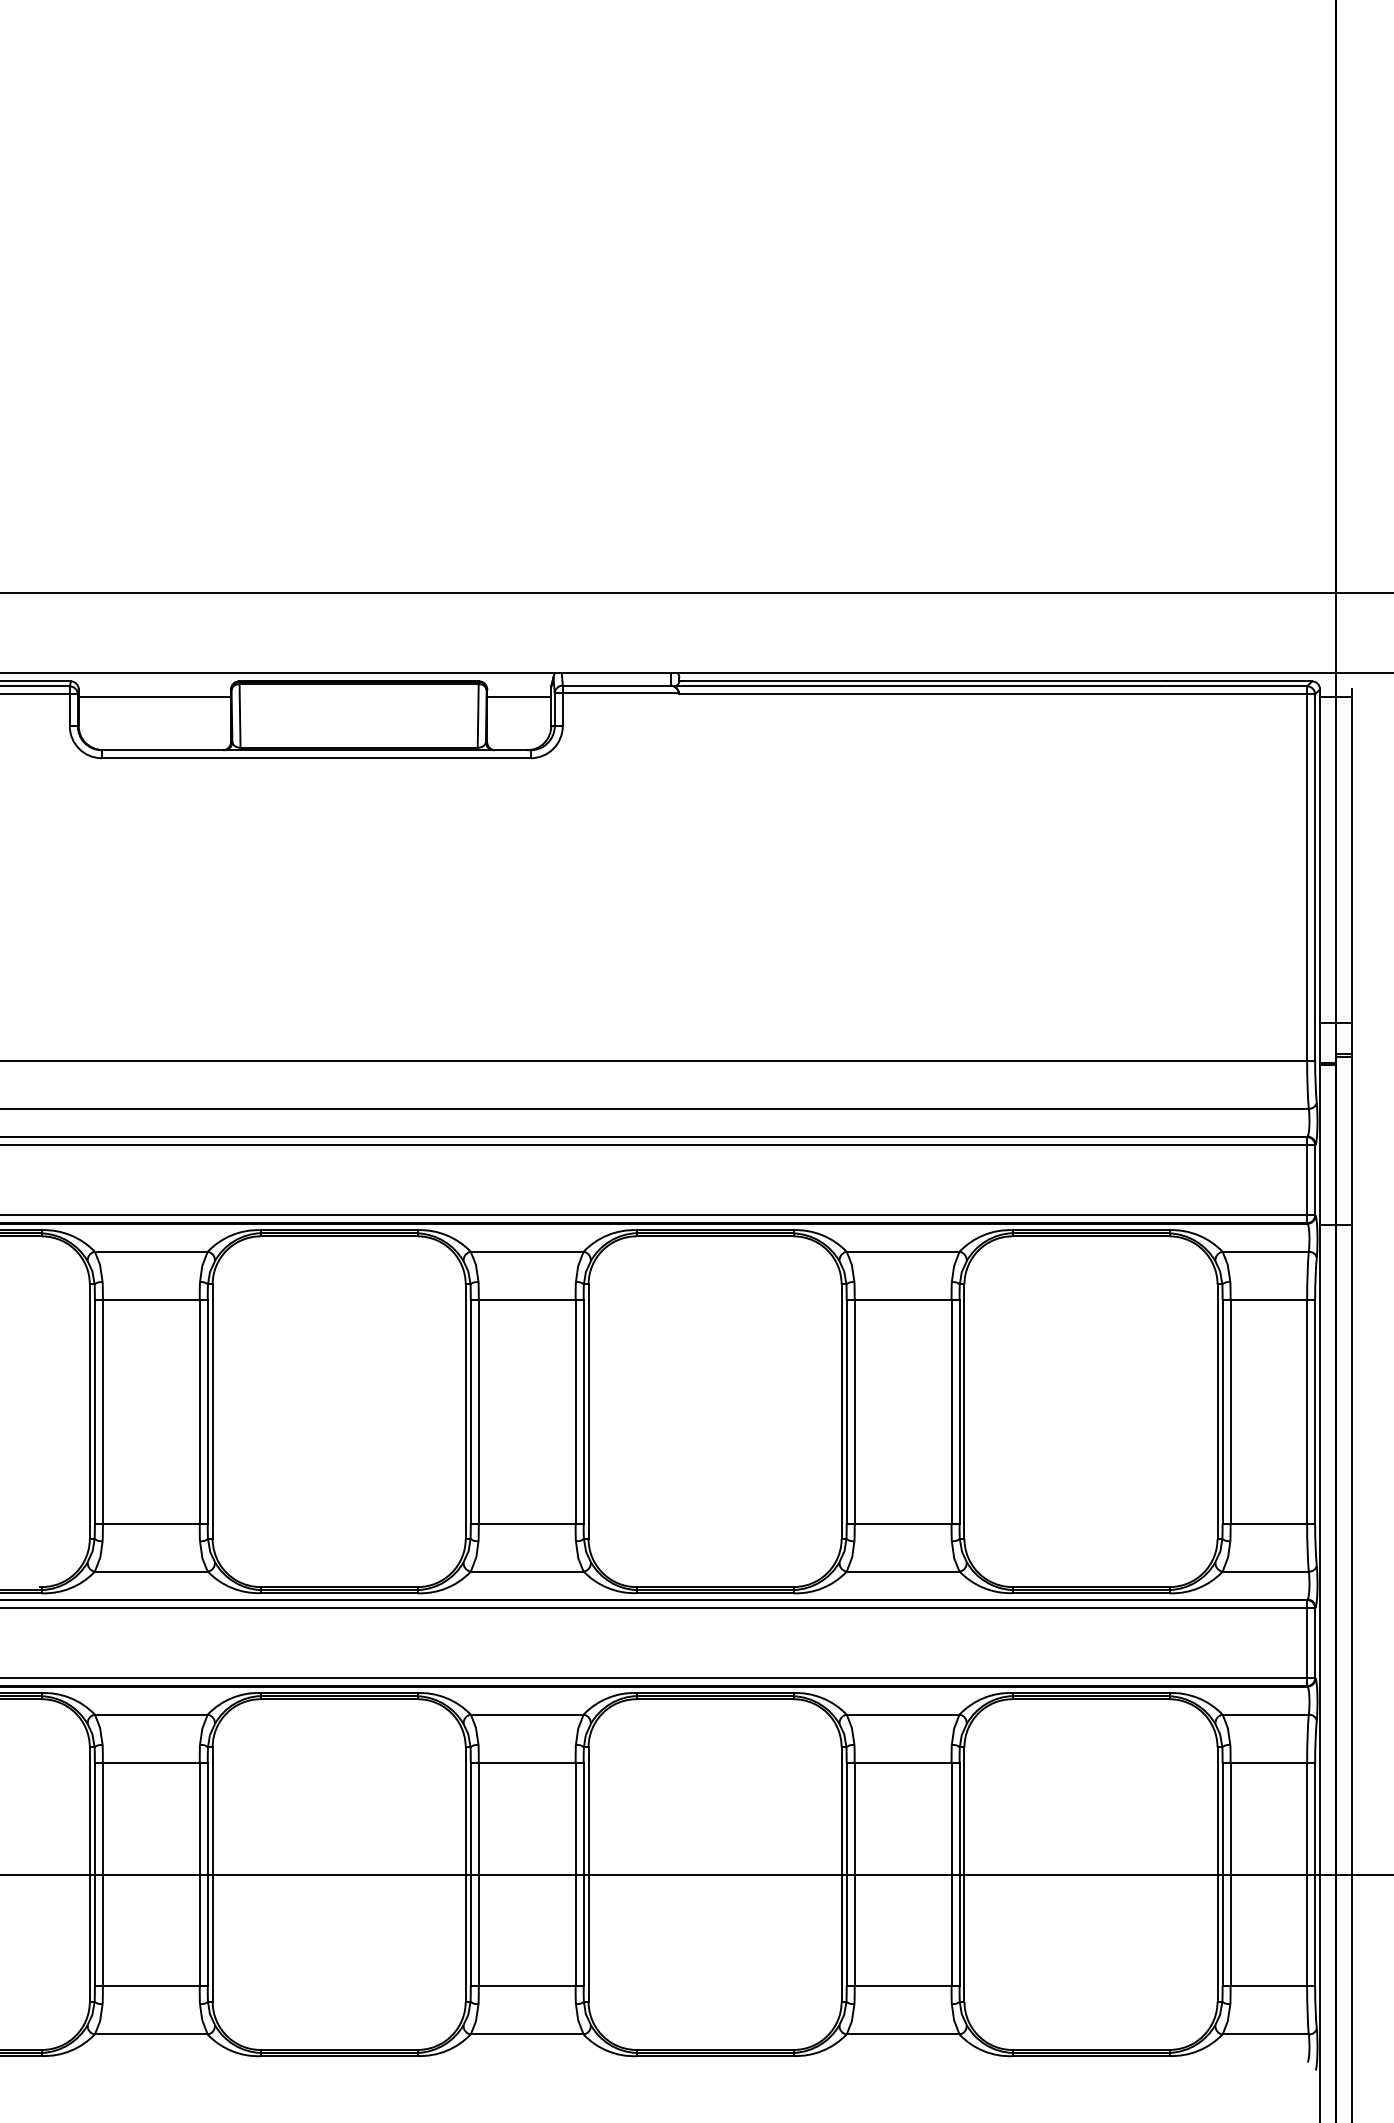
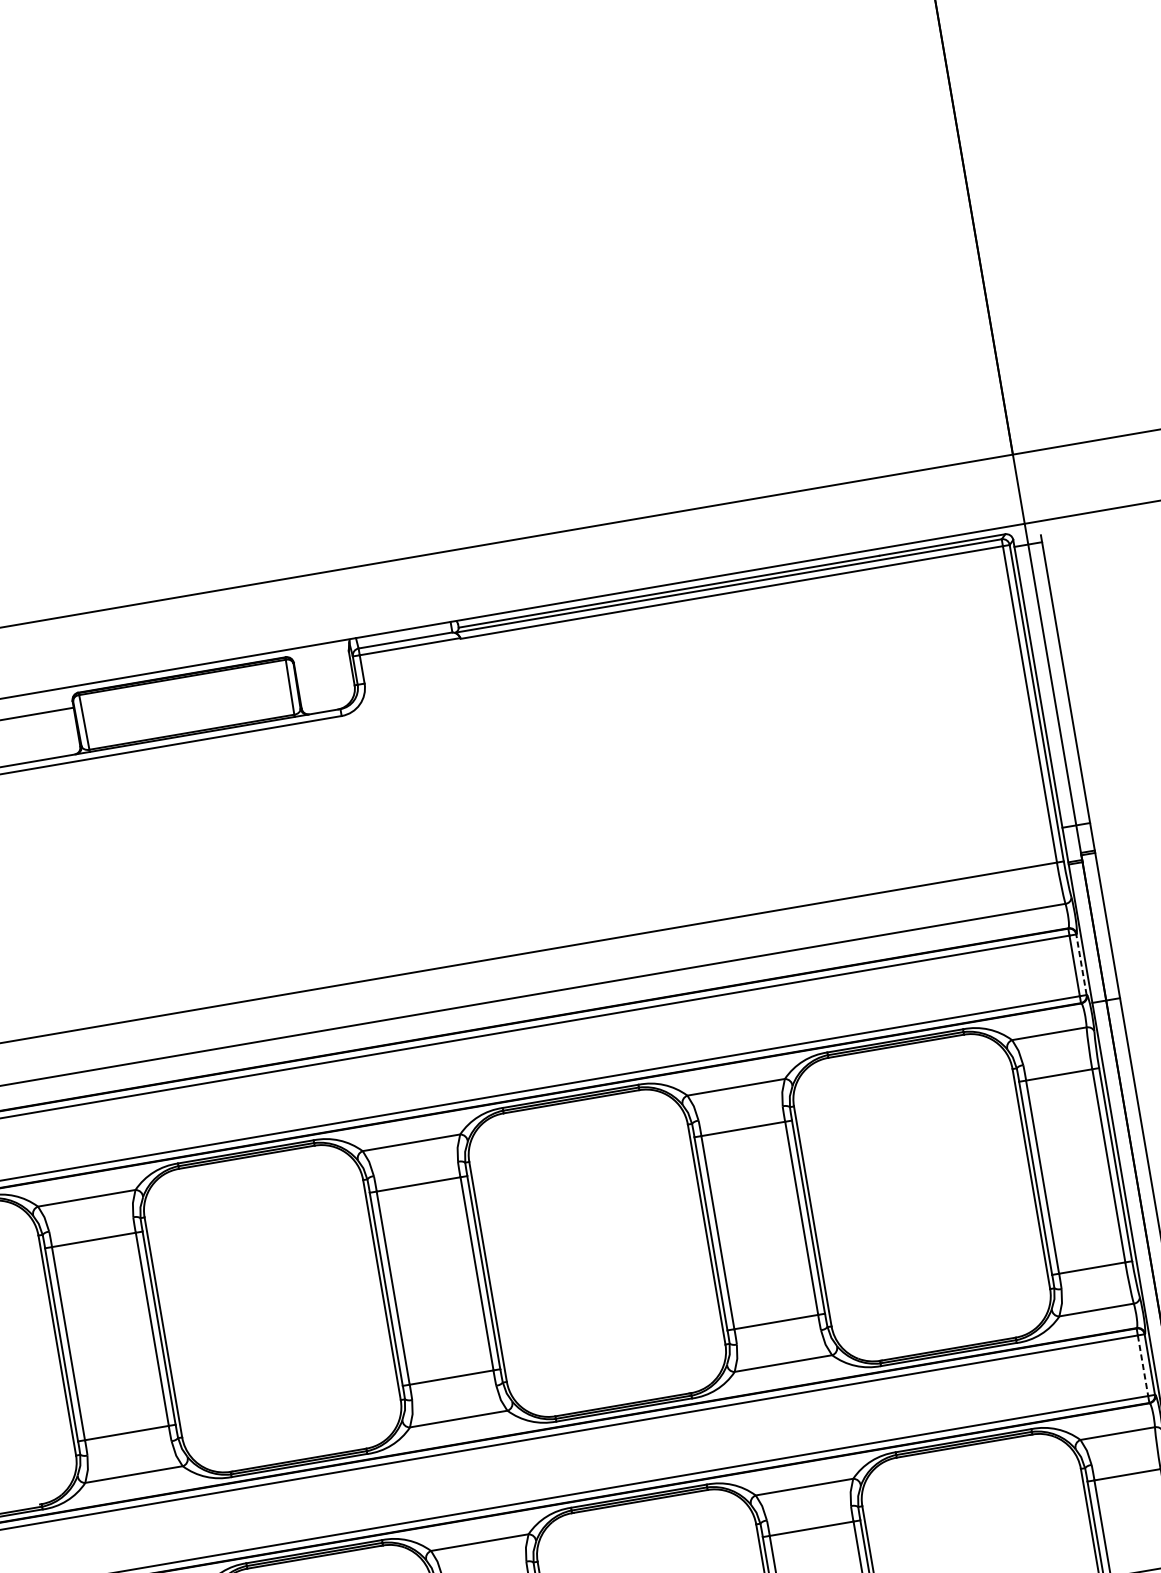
line: (519, 697) -> (322, 665), removed
line: (1315, 1179) -> (1081, 964), solid -> dashed
line: (1307, 1643) -> (1143, 1365), solid -> dashed

